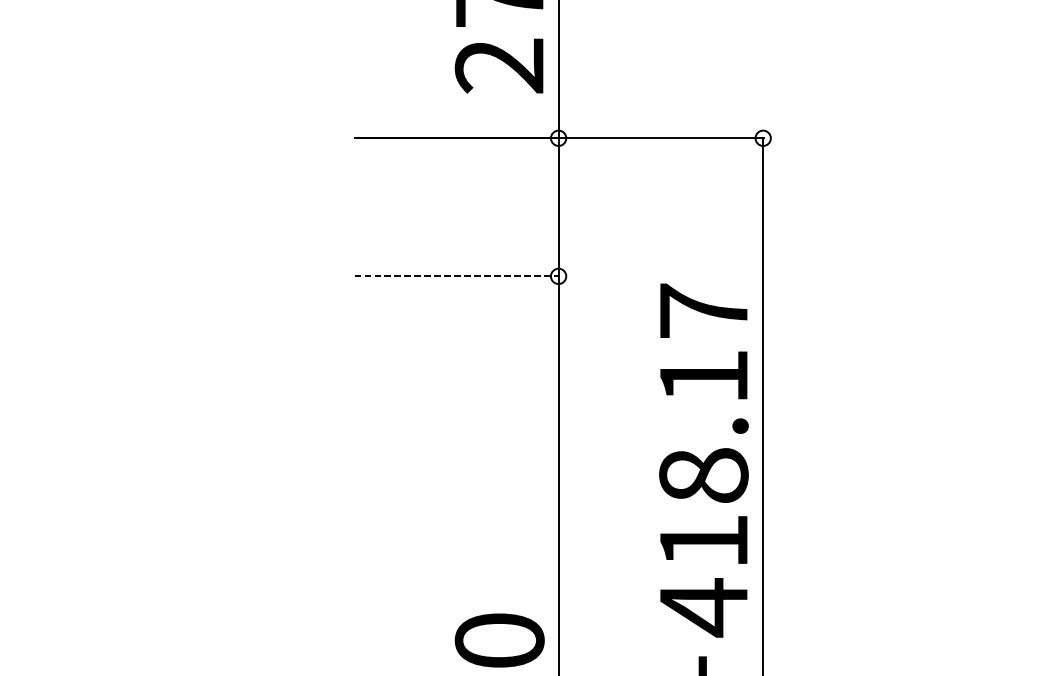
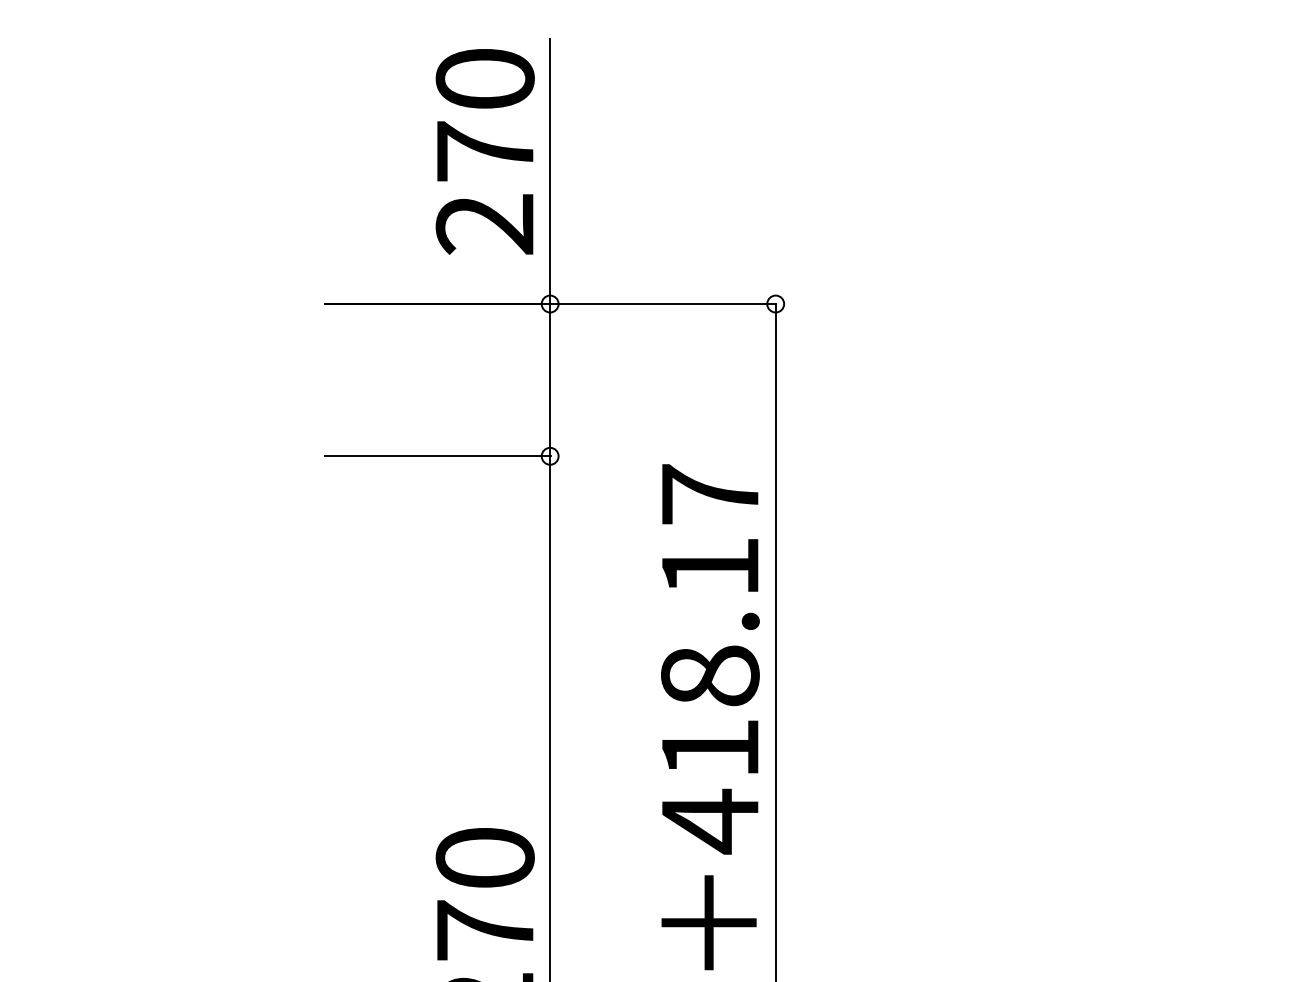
line: (456, 276) -> (437, 456), dashed -> solid

